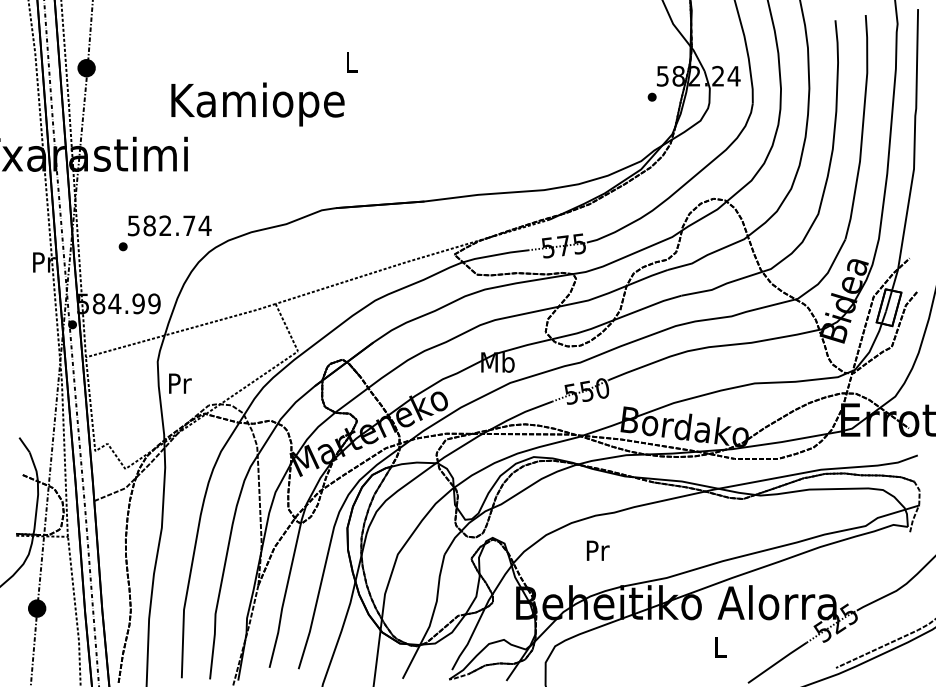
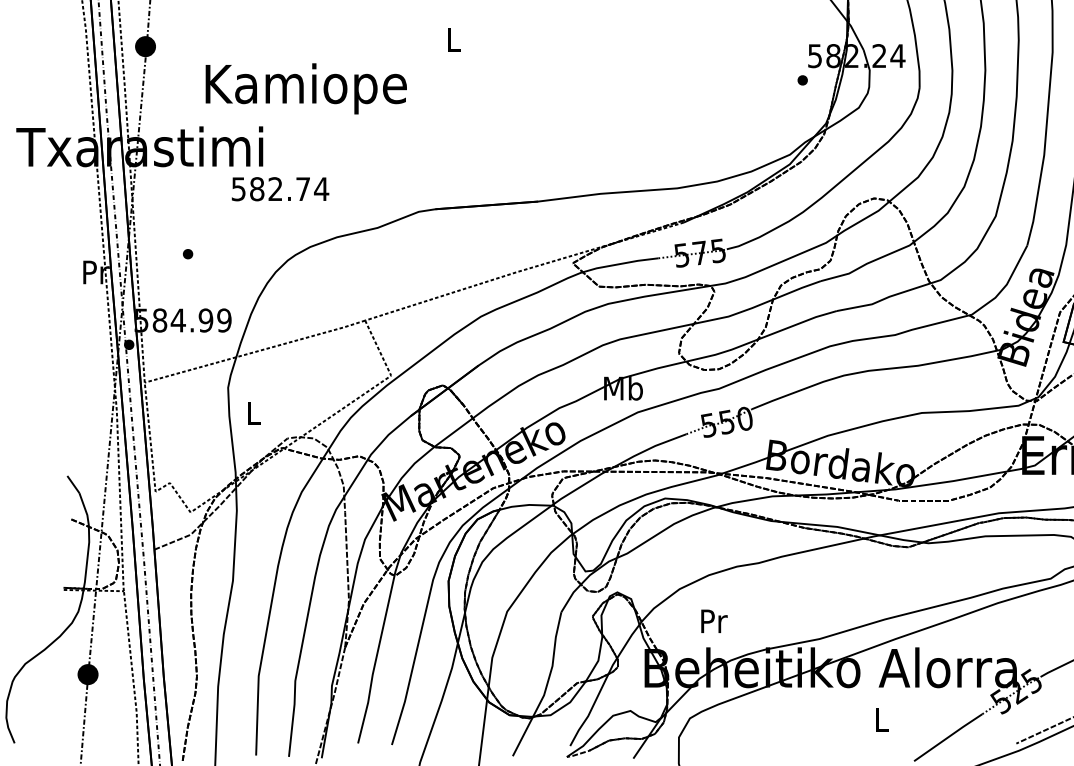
text: (257, 104) -> (305, 88), moved
text: (169, 225) -> (280, 188), moved
text: (180, 383) -> (254, 413), Pr -> L
text: (597, 550) -> (713, 621), moved

